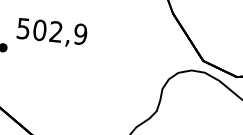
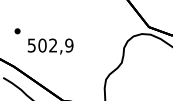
text: (51, 32) -> (50, 46), moved

